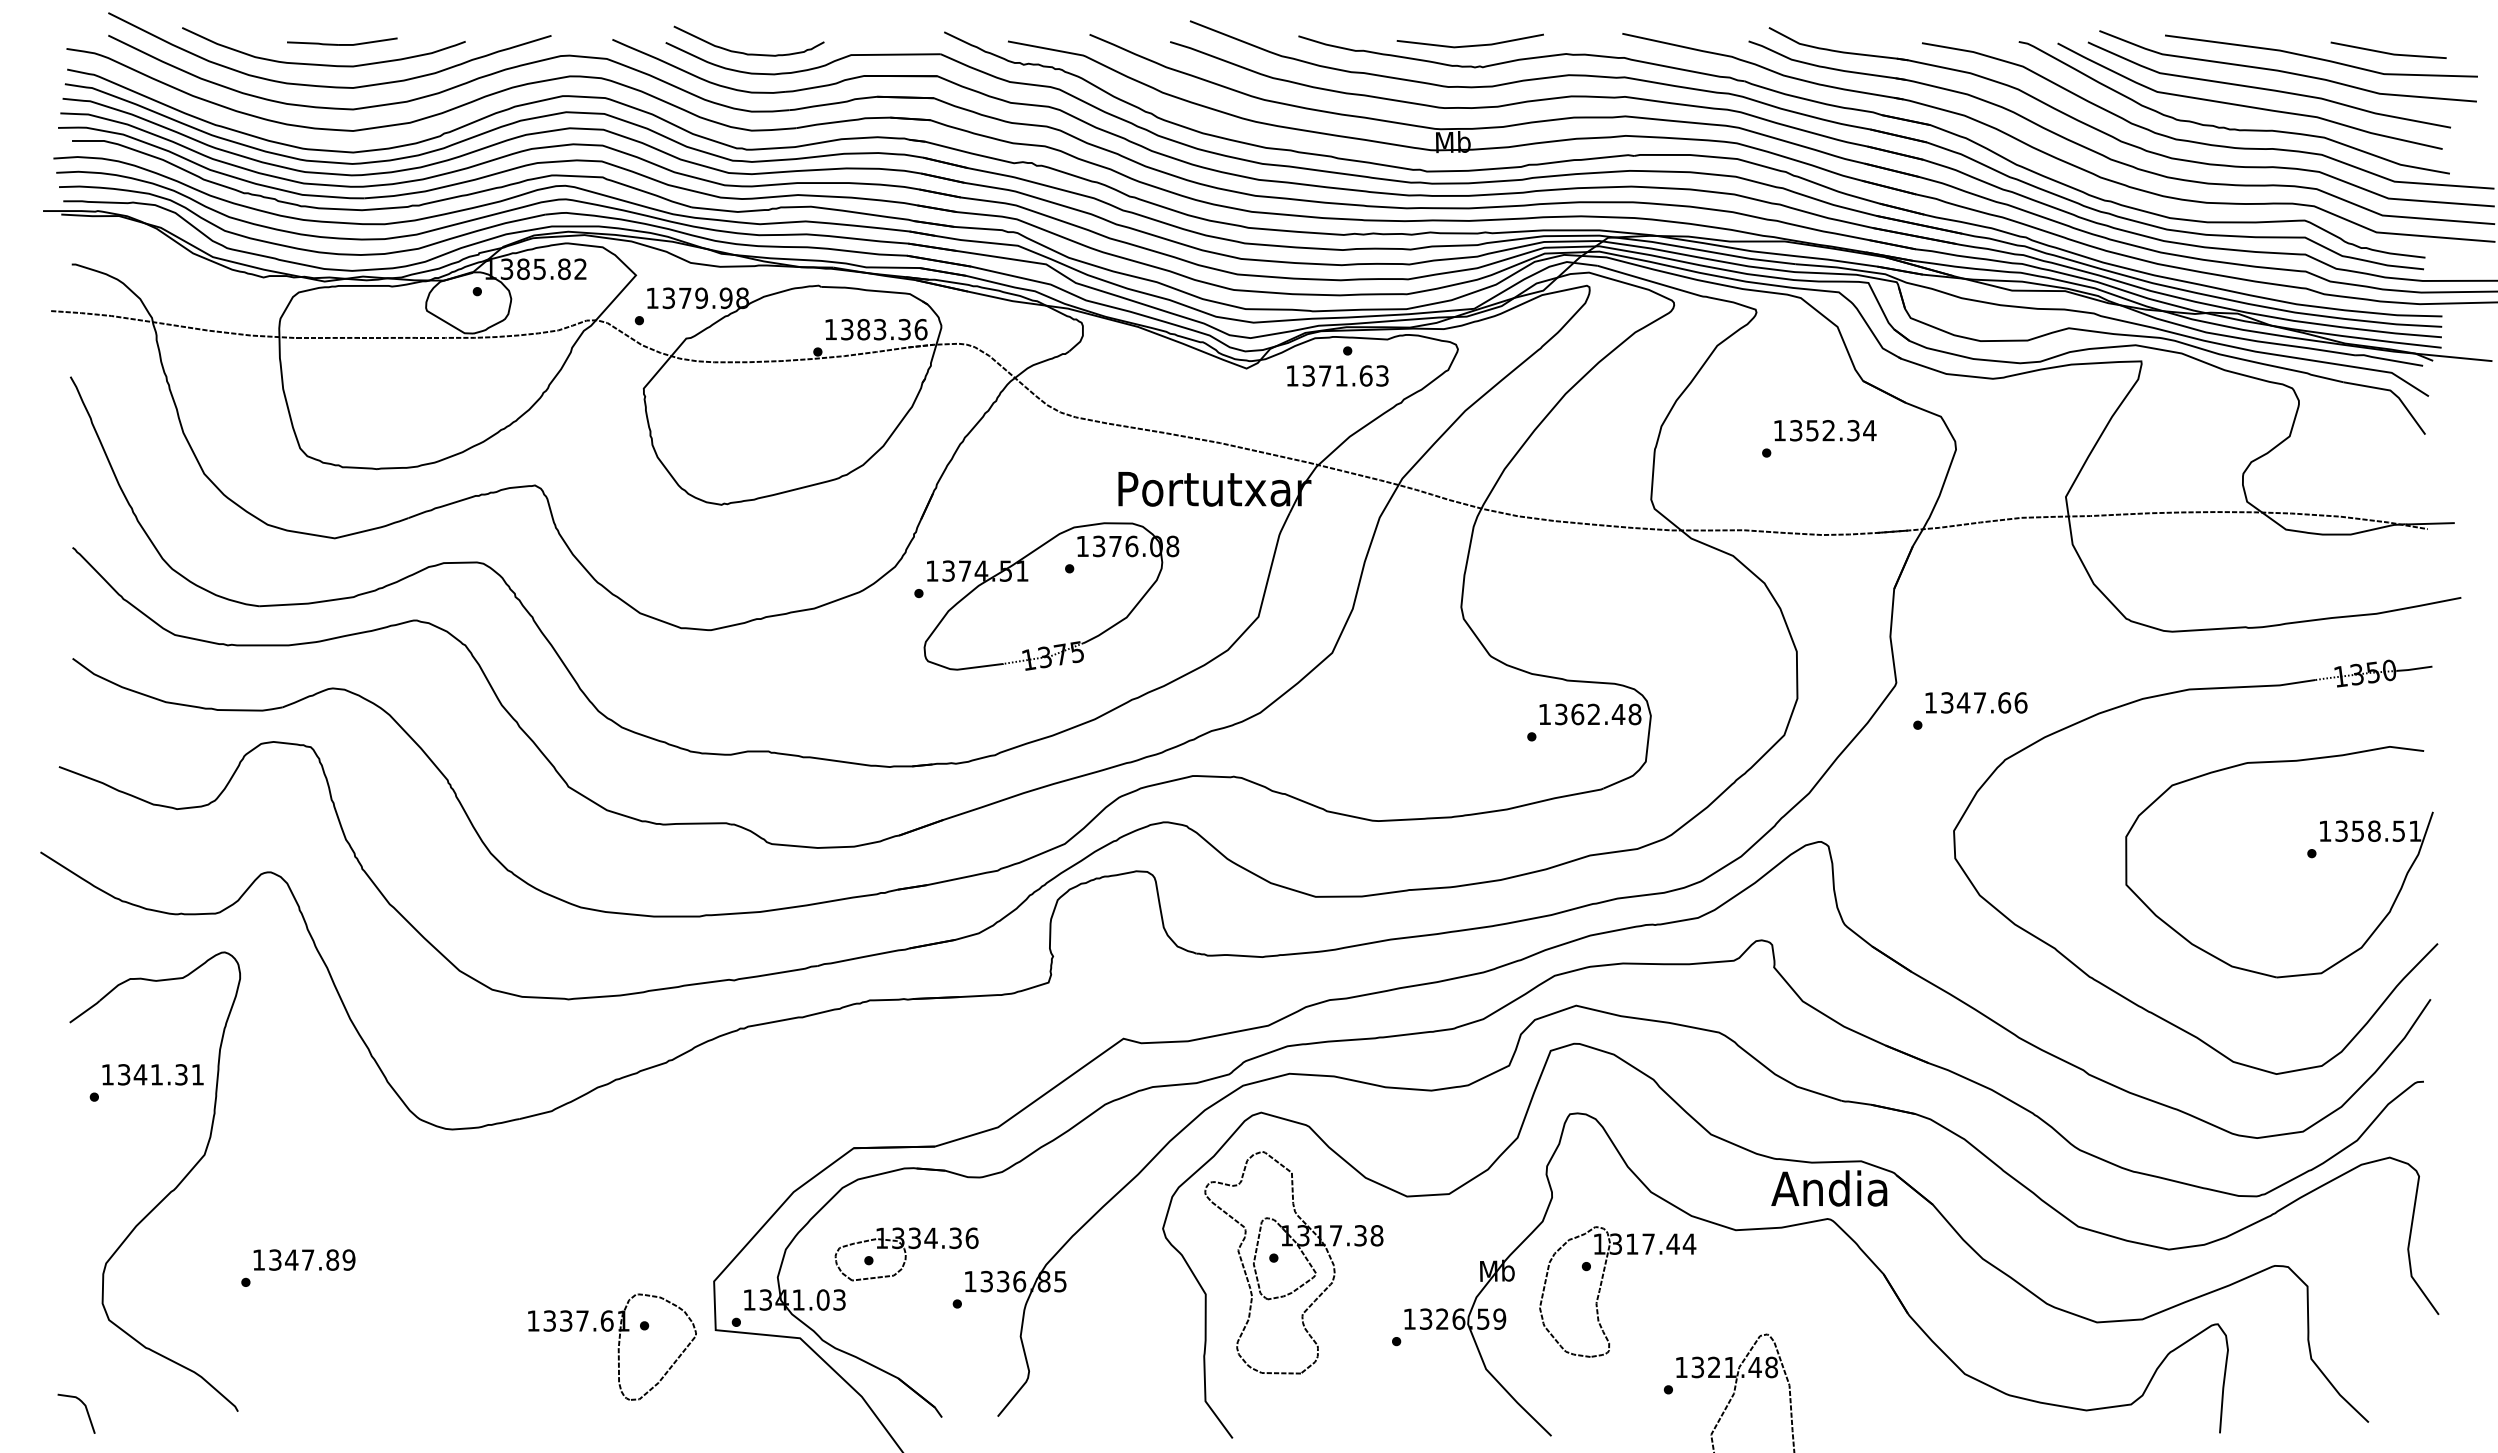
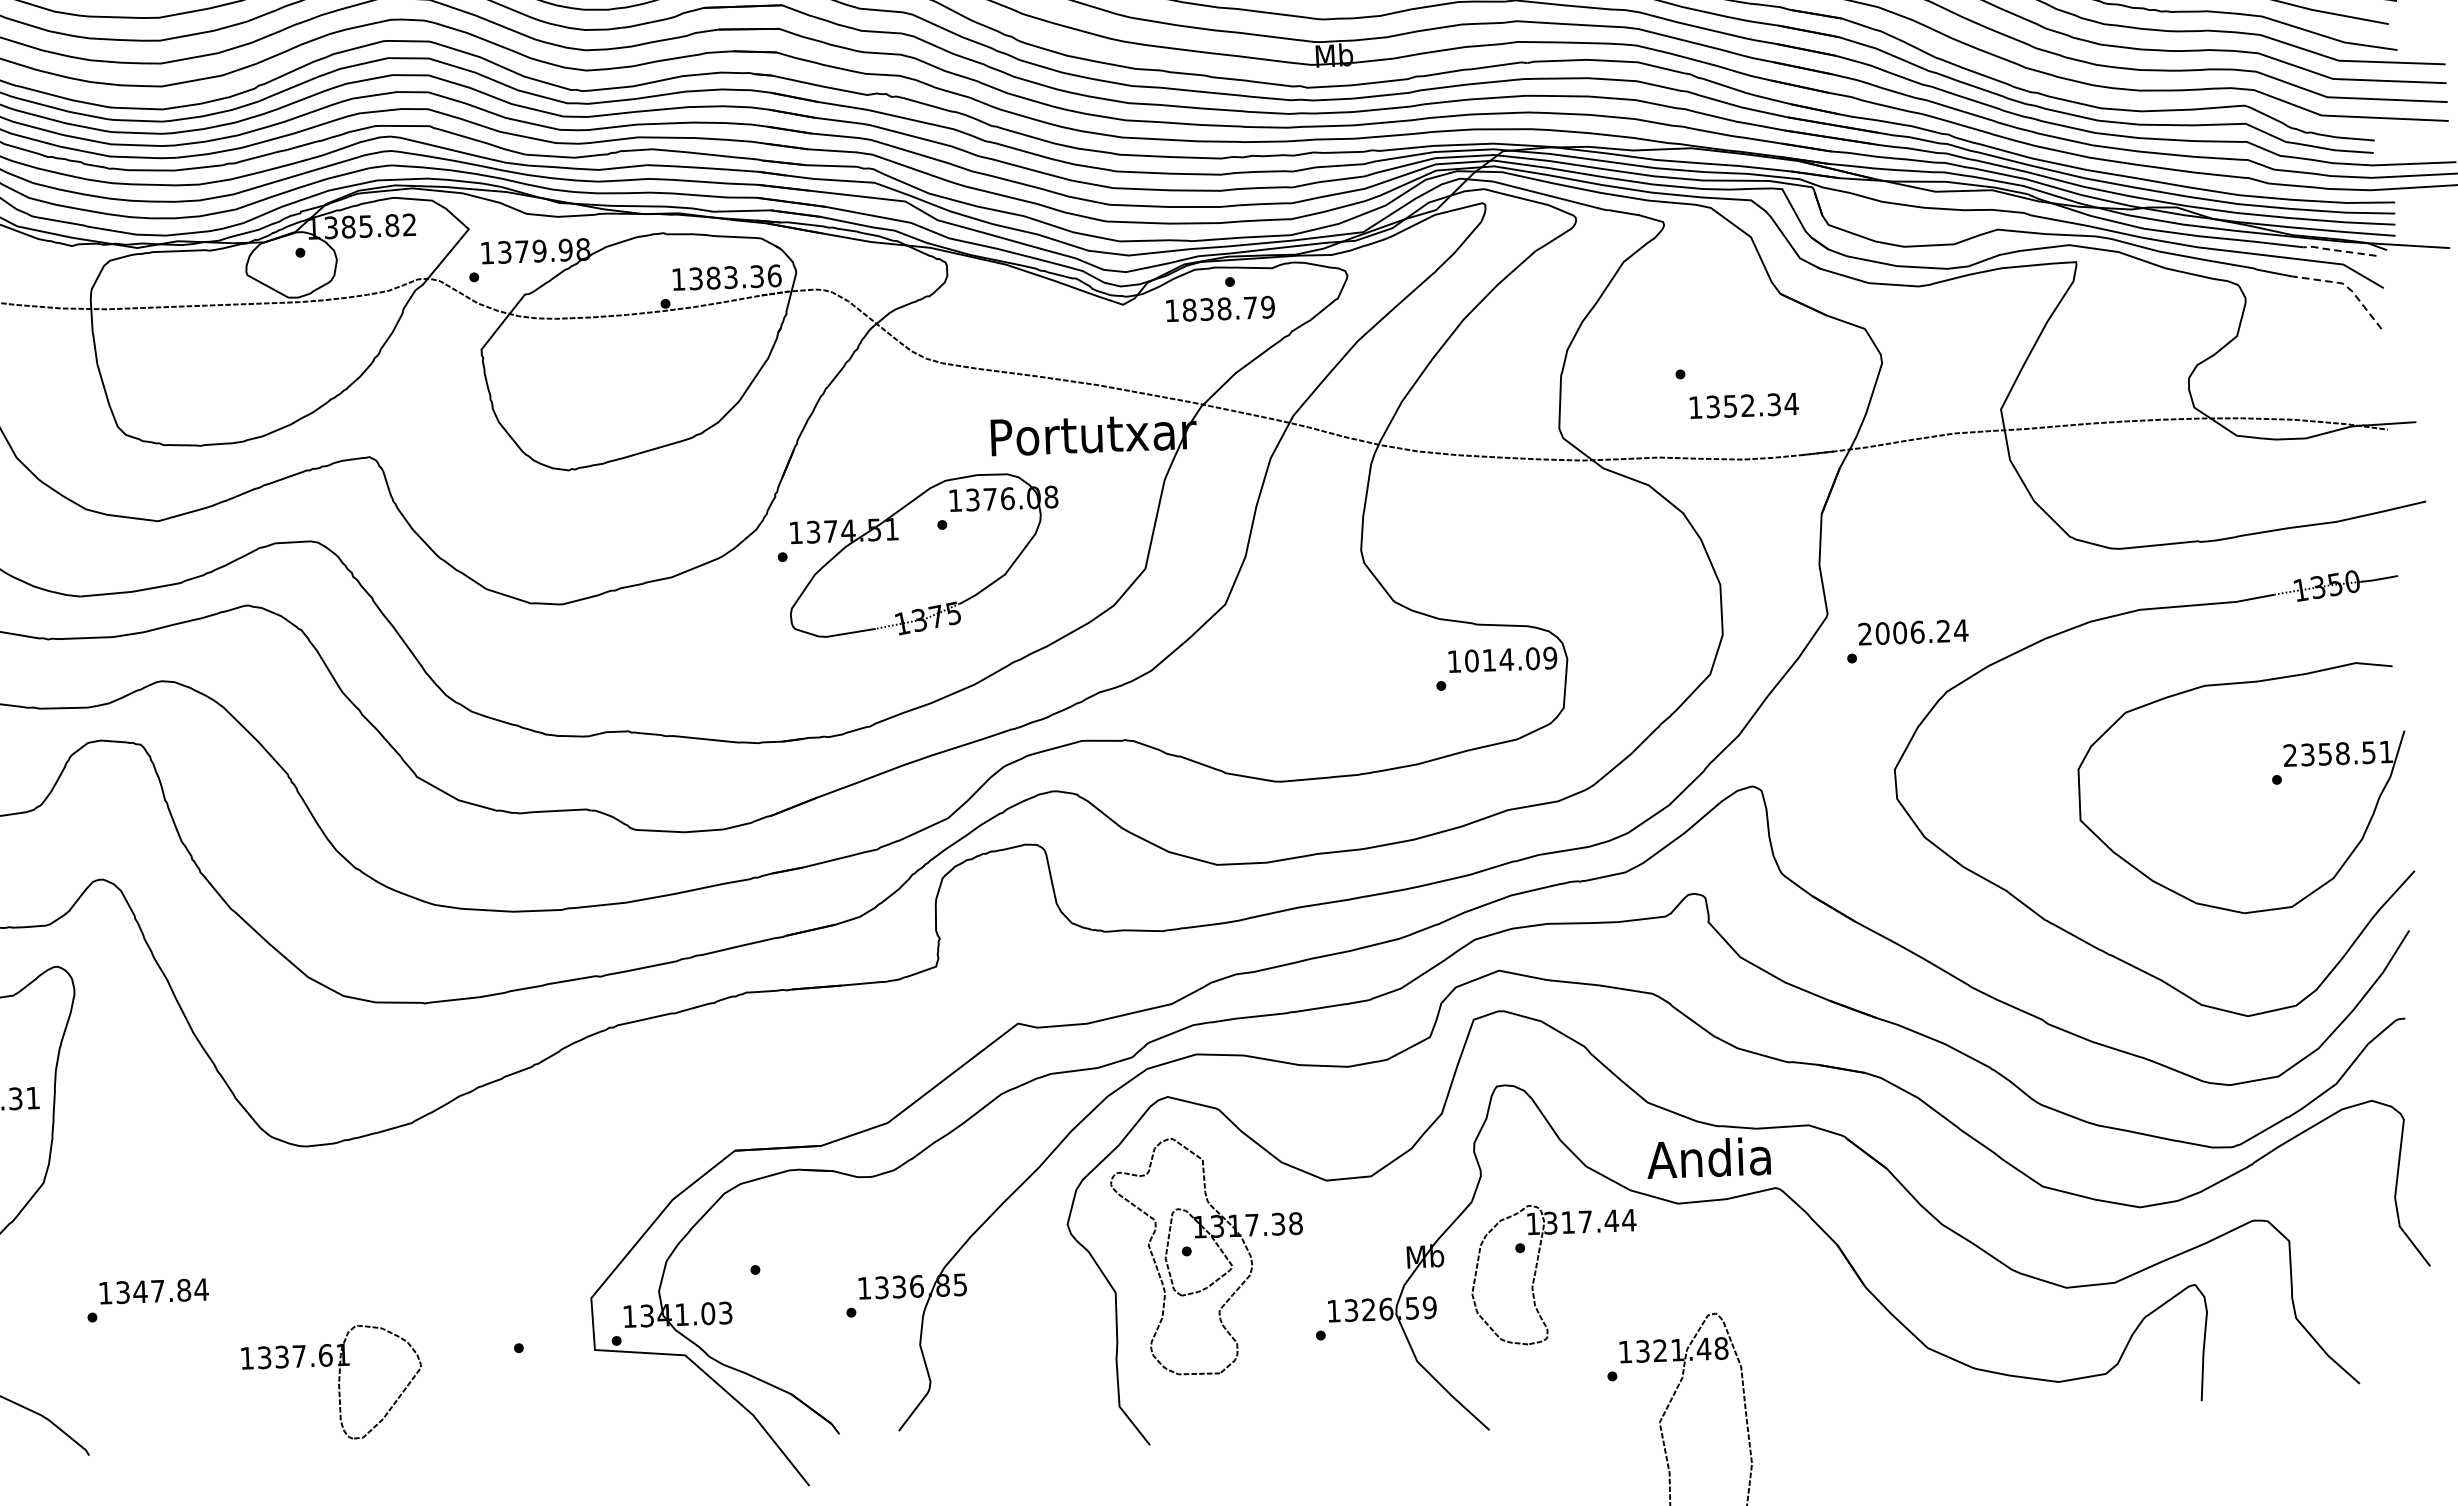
line: (2387, 359) -> (2338, 250), solid -> dashed
text: (1345, 375) -> (1228, 308), 1371.63 -> 1838.79
line: (2393, 393) -> (2345, 286), solid -> dashed
text: (1825, 430) -> (1744, 405), moved
text: (1975, 702) -> (1912, 632), 1347.66 -> 2006.24
text: (1598, 714) -> (1511, 659), 1362.48 -> 1014.09
text: (2325, 830) -> (2290, 754), 1358.51 -> 2358.51
text: (1829, 1188) -> (1708, 1158), moved
part: (906, 1254) -> (795, 1261), removed
text: (348, 1259) -> (200, 1289), 1347.89 -> 1347.84
part: (612, 1346) -> (332, 1382), moved

